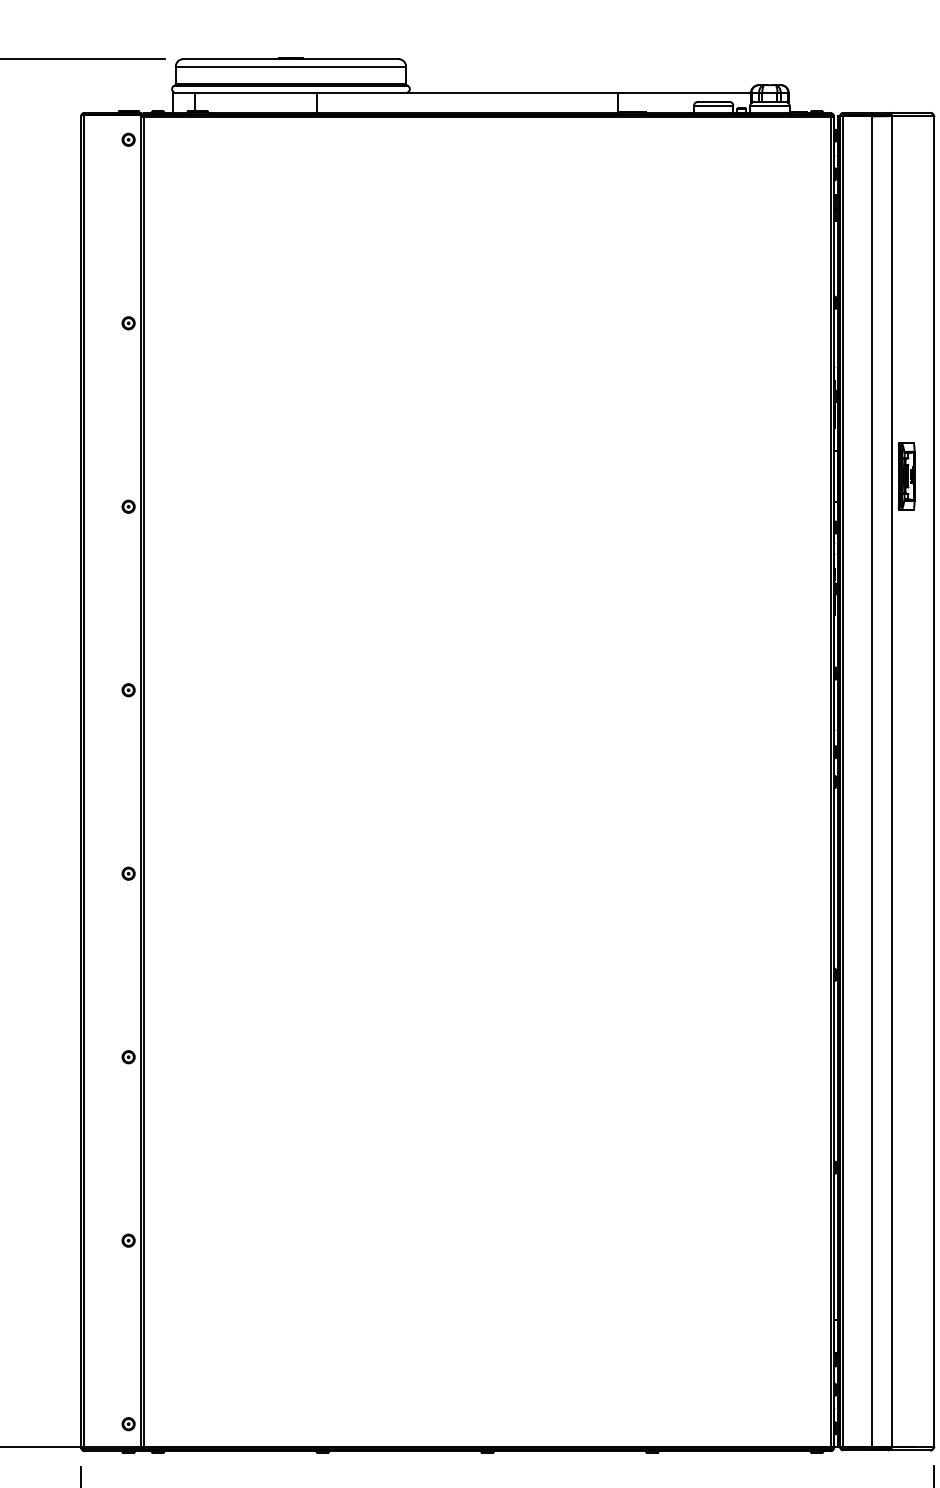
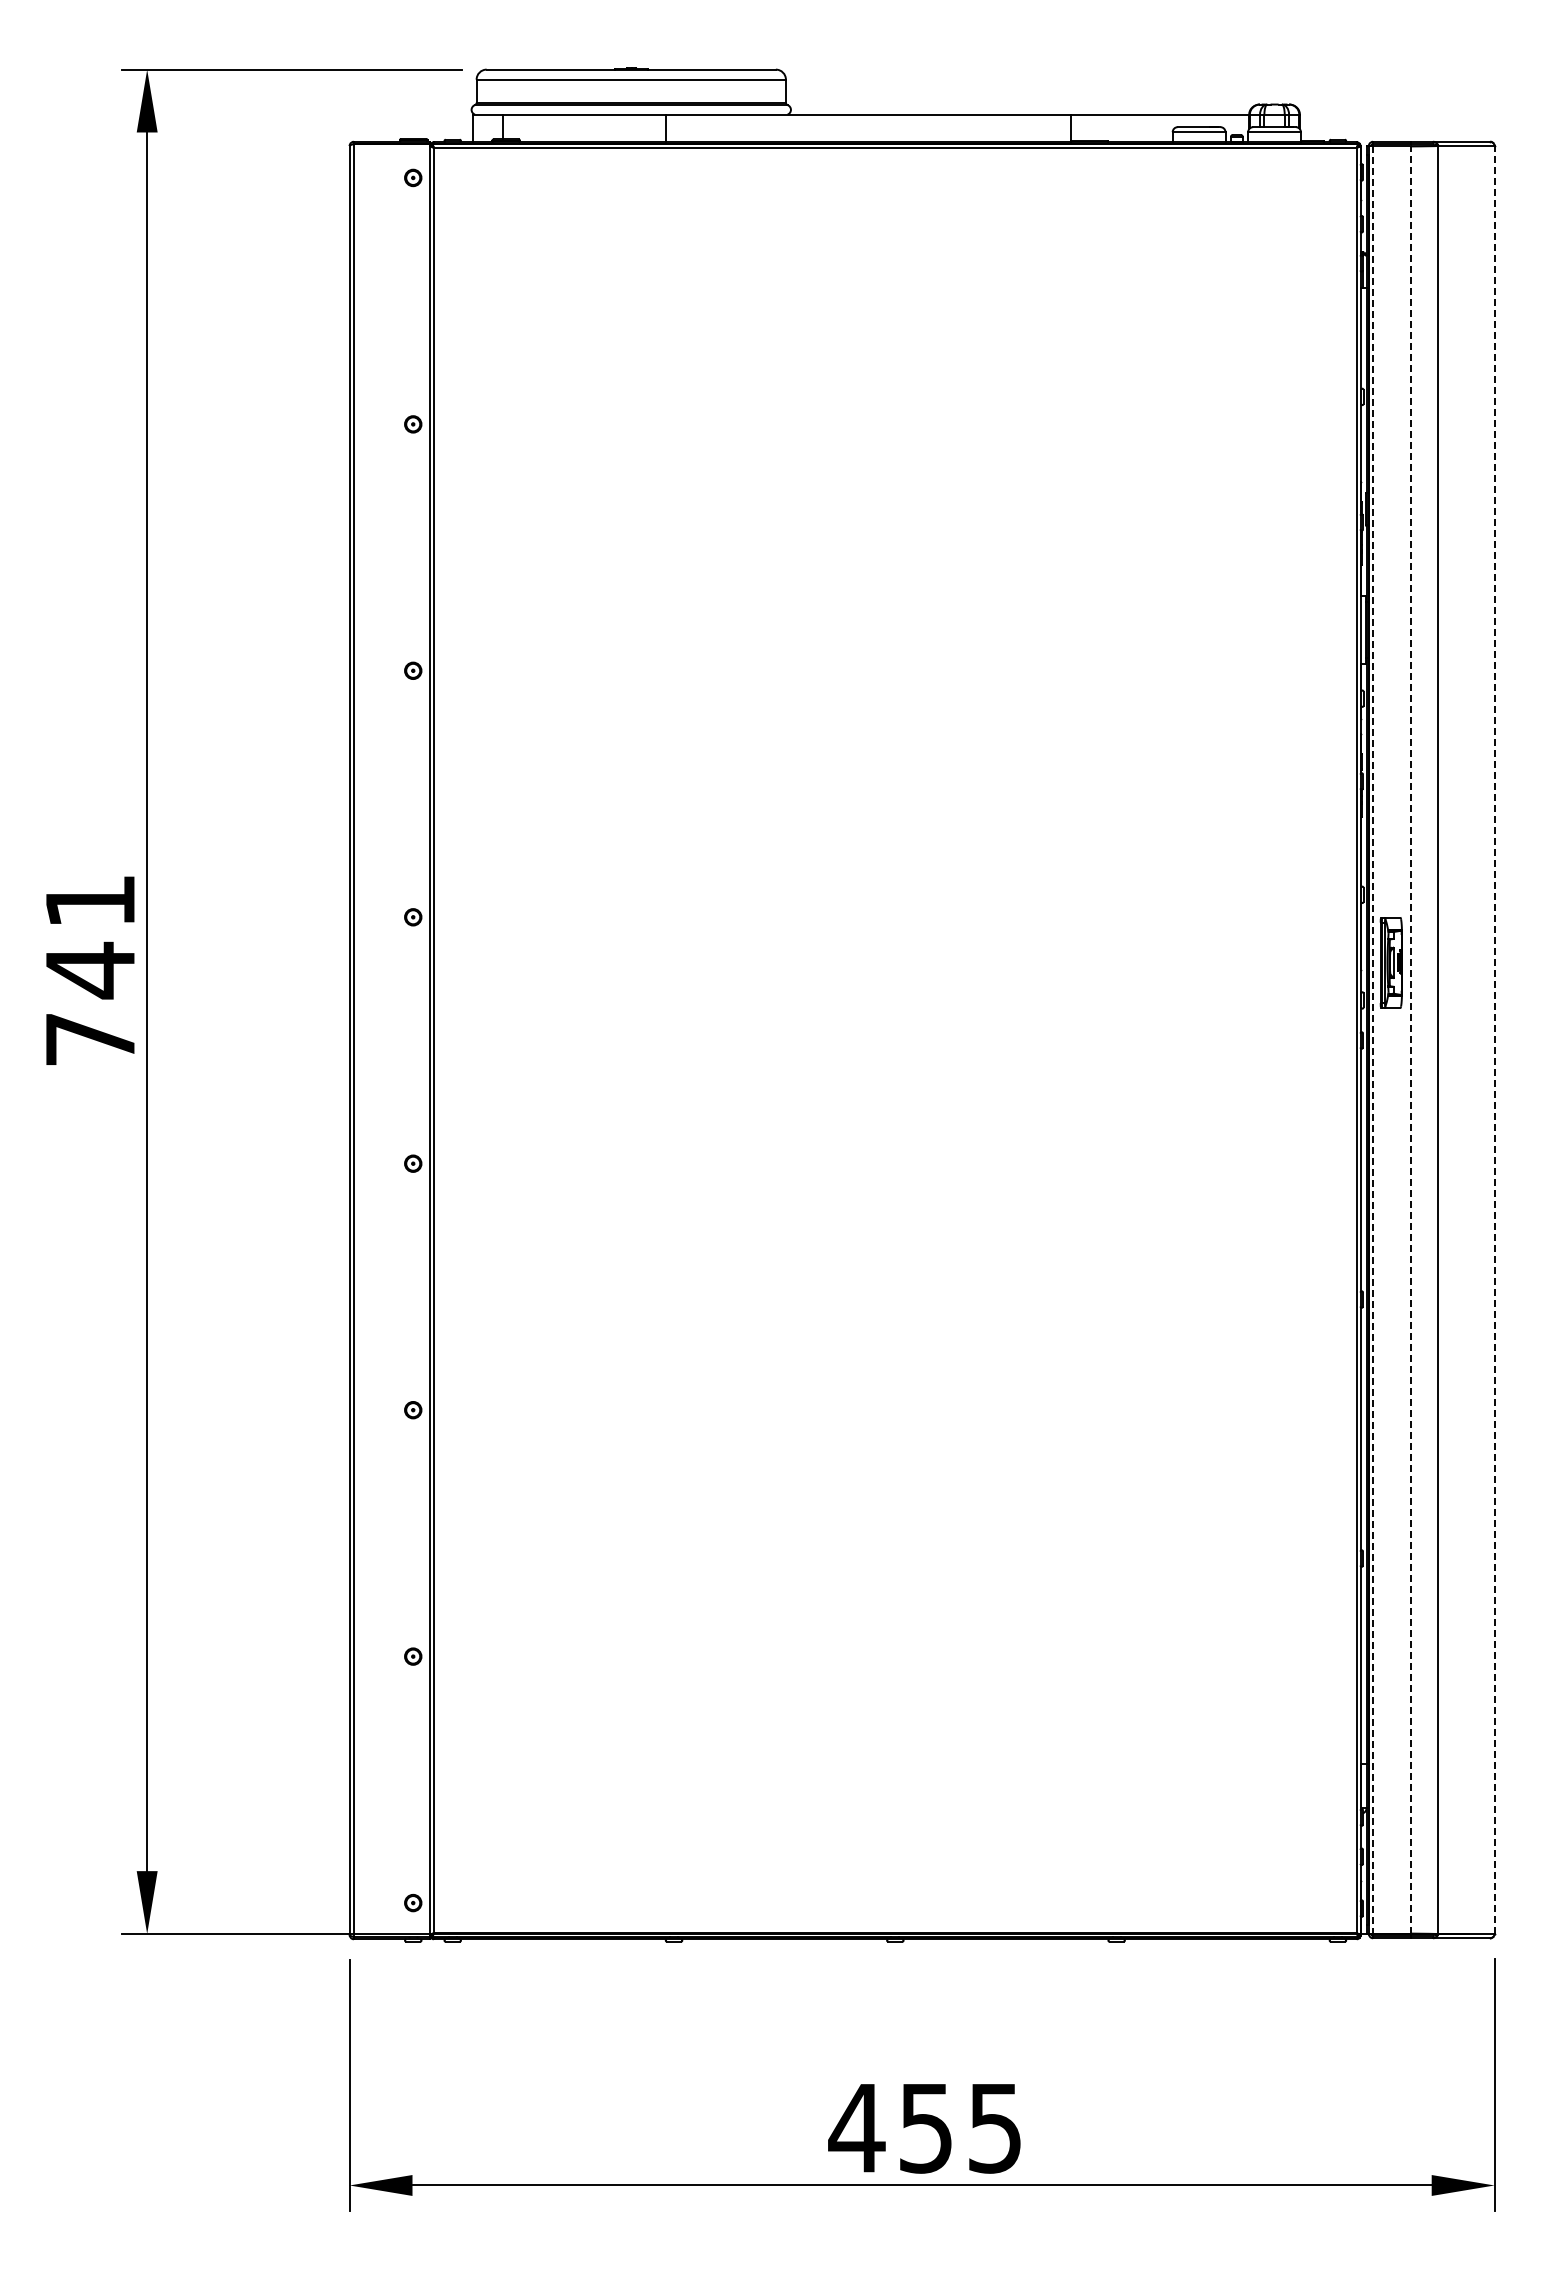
part: (906, 476) -> (1390, 962), moved
line: (843, 781) -> (1373, 1040), solid -> dashed
line: (871, 781) -> (1411, 1040), solid -> dashed
line: (933, 781) -> (1494, 1040), solid -> dashed

